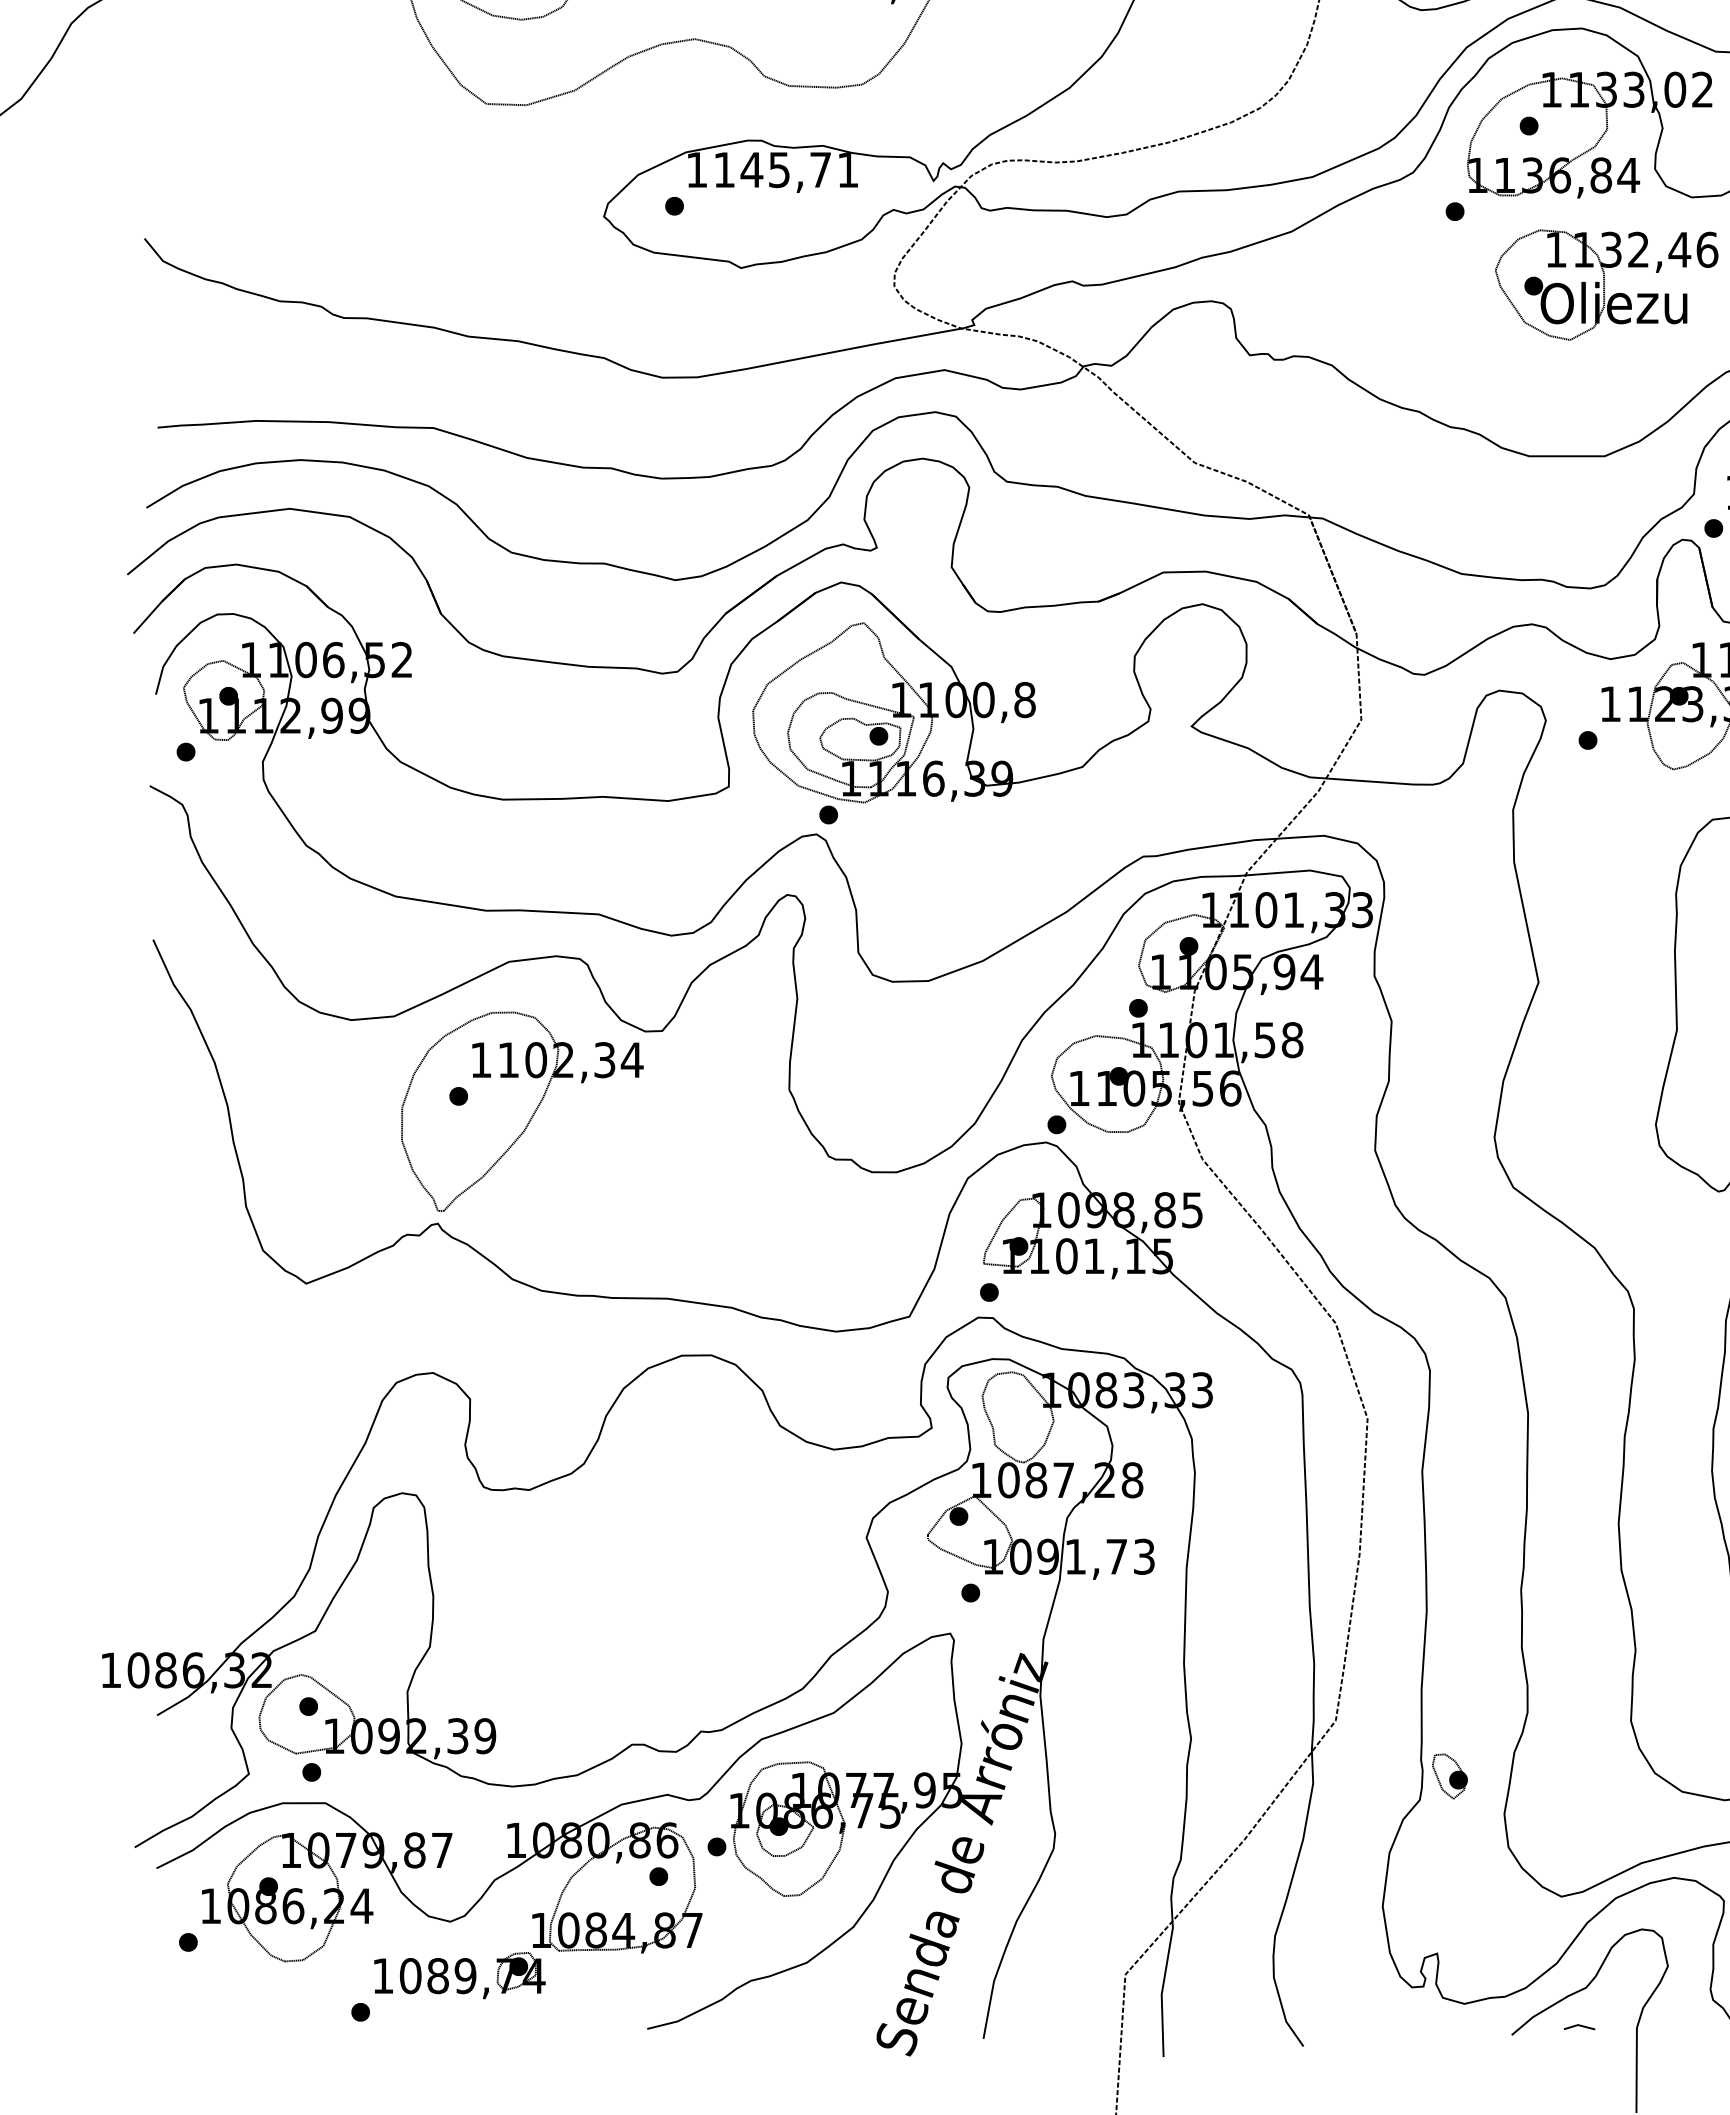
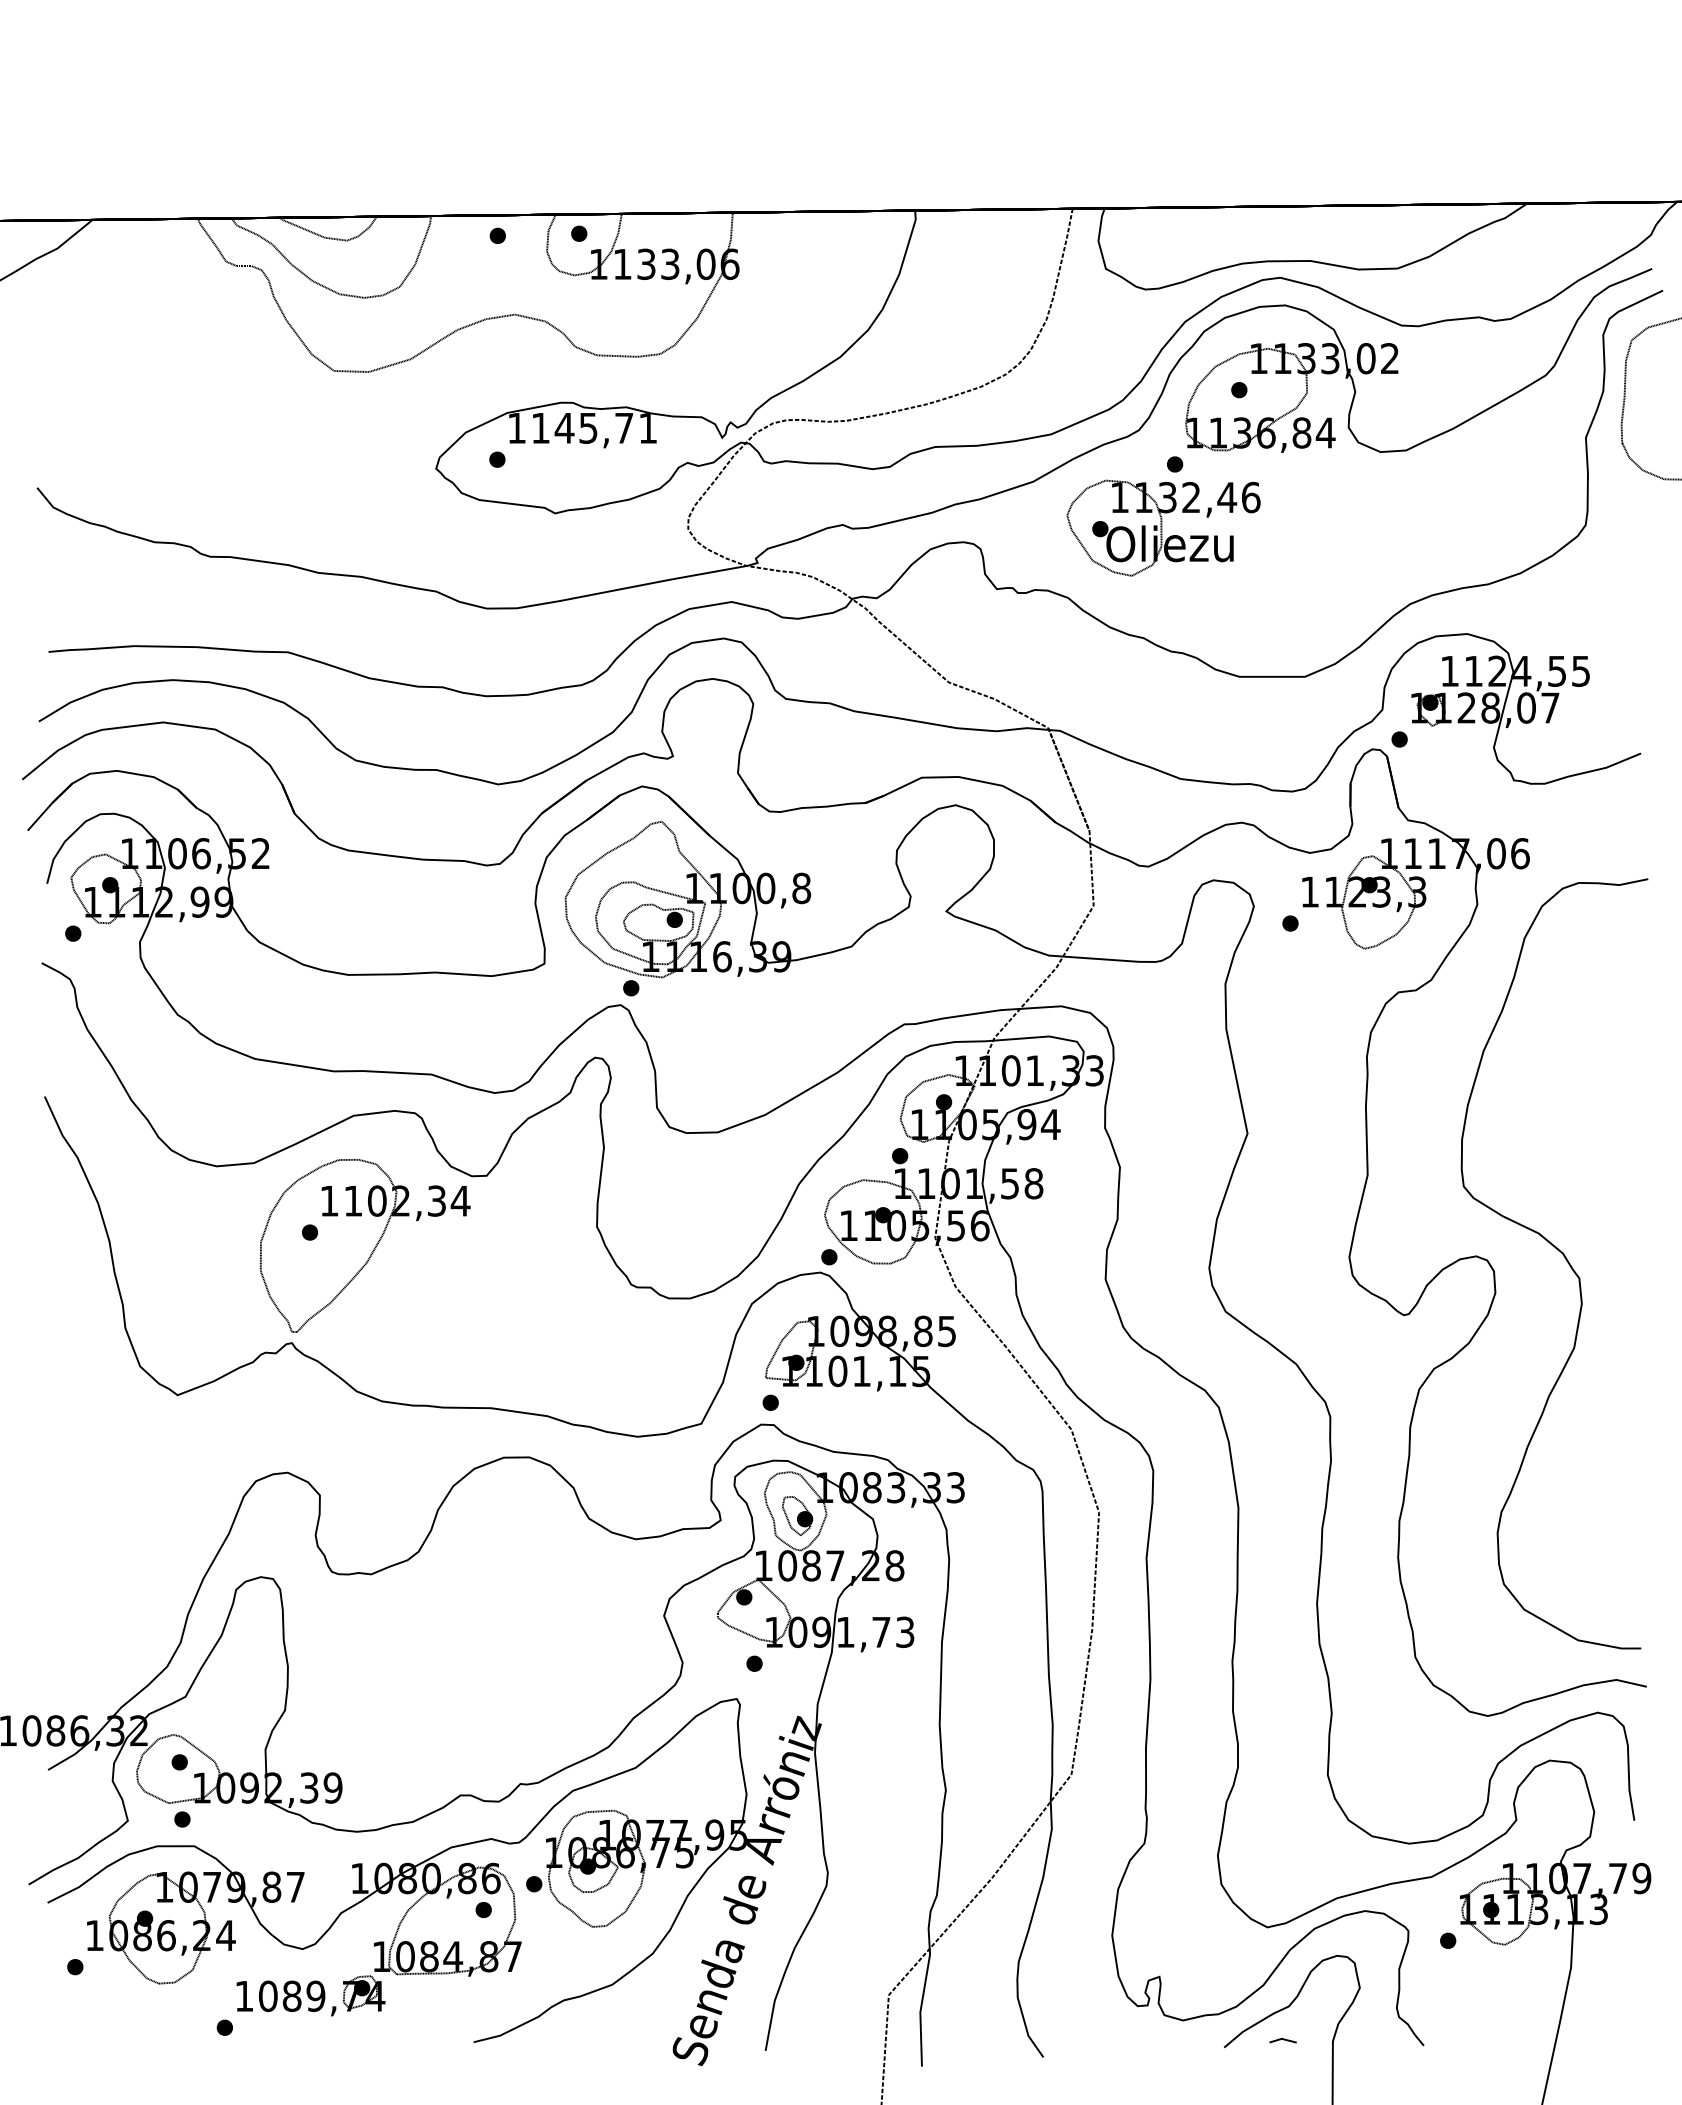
part: (1606, 284) -> (1163, 527), moved
part: (1449, 1775) -> (797, 1515), moved

